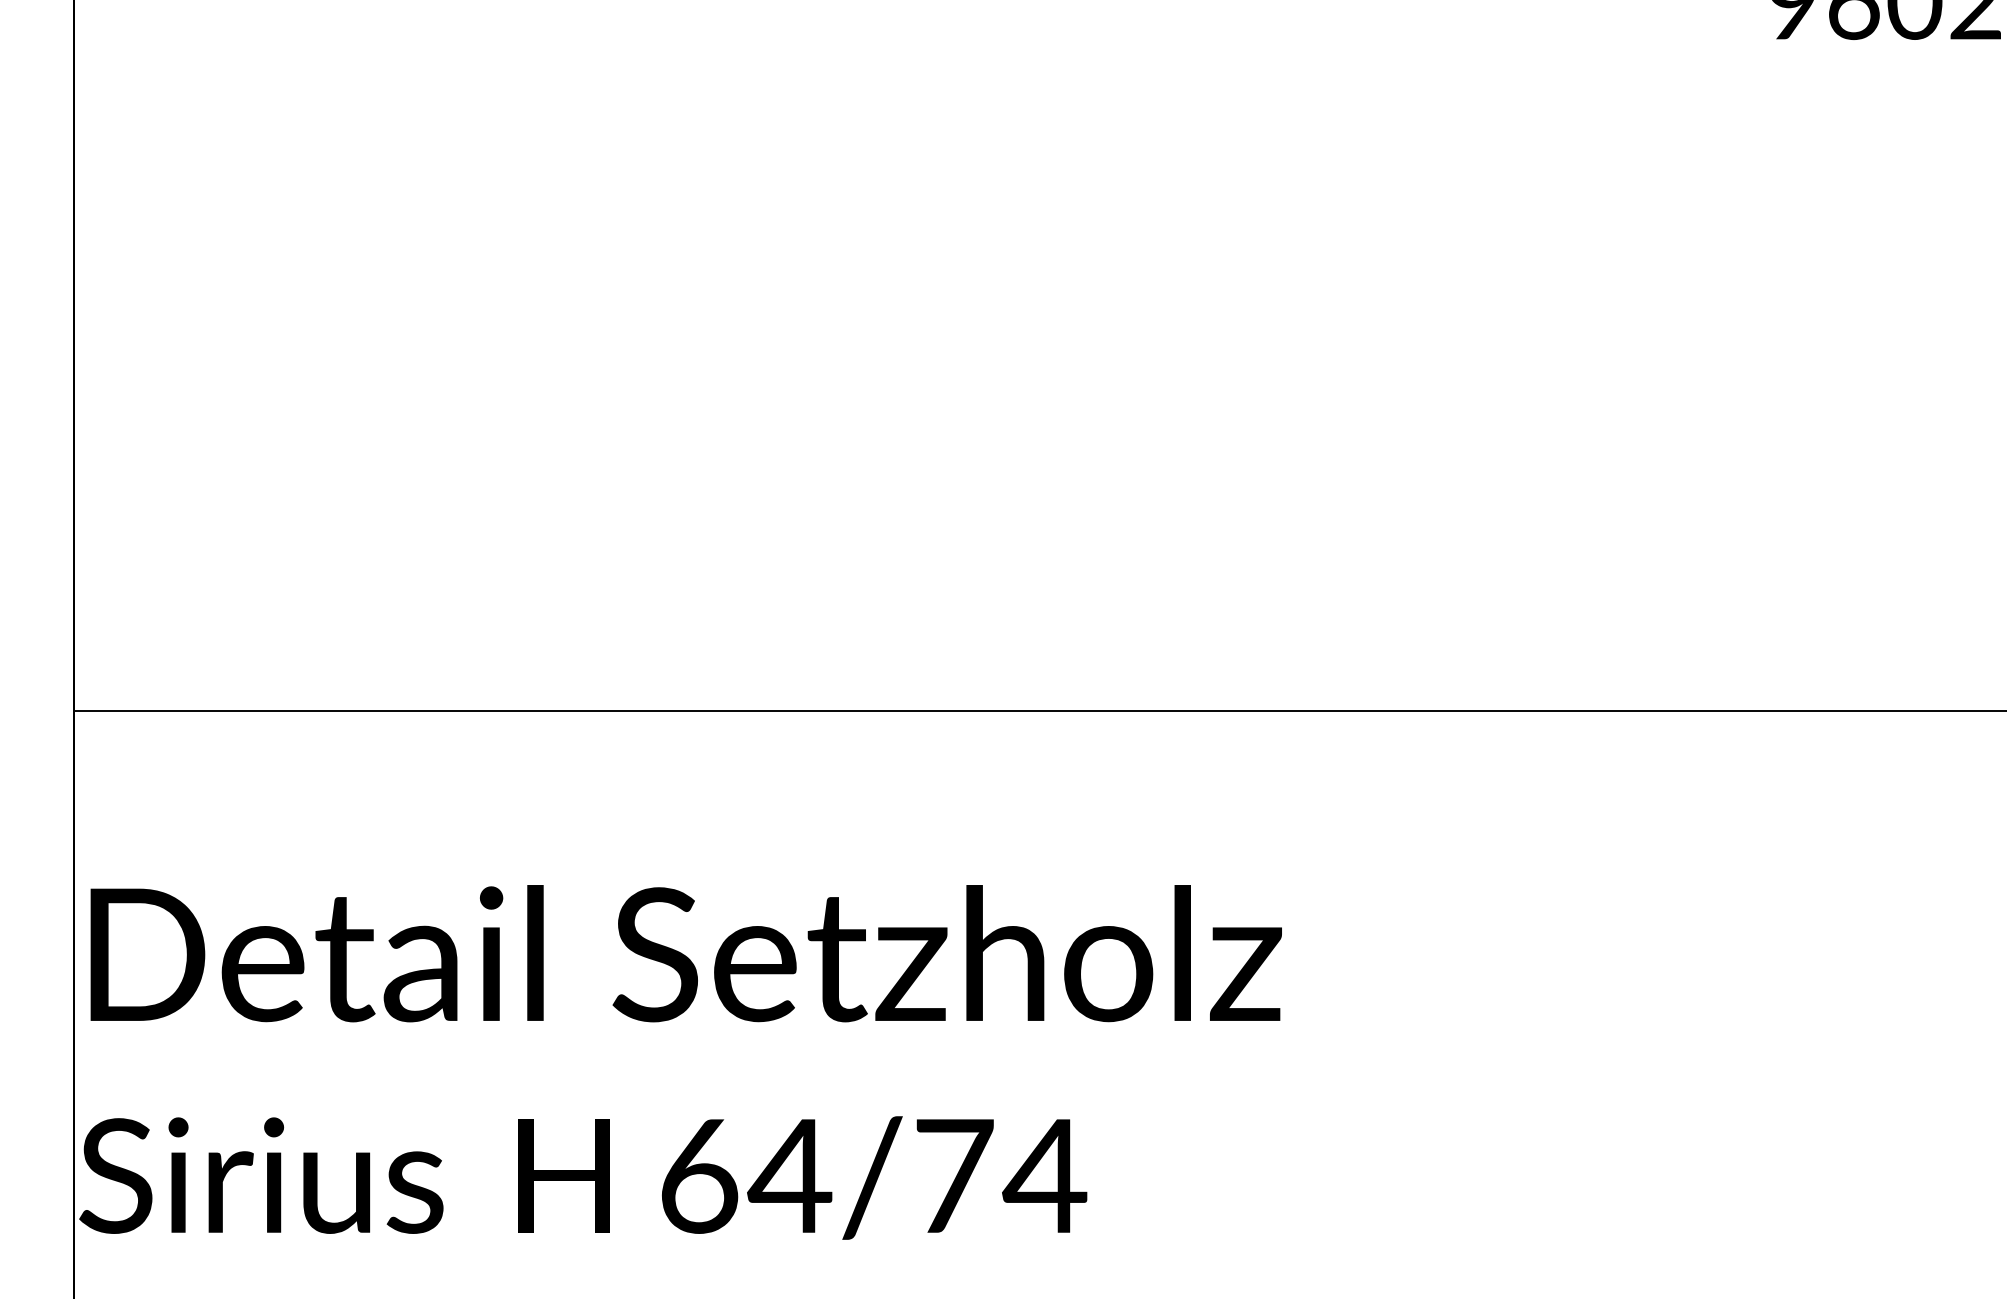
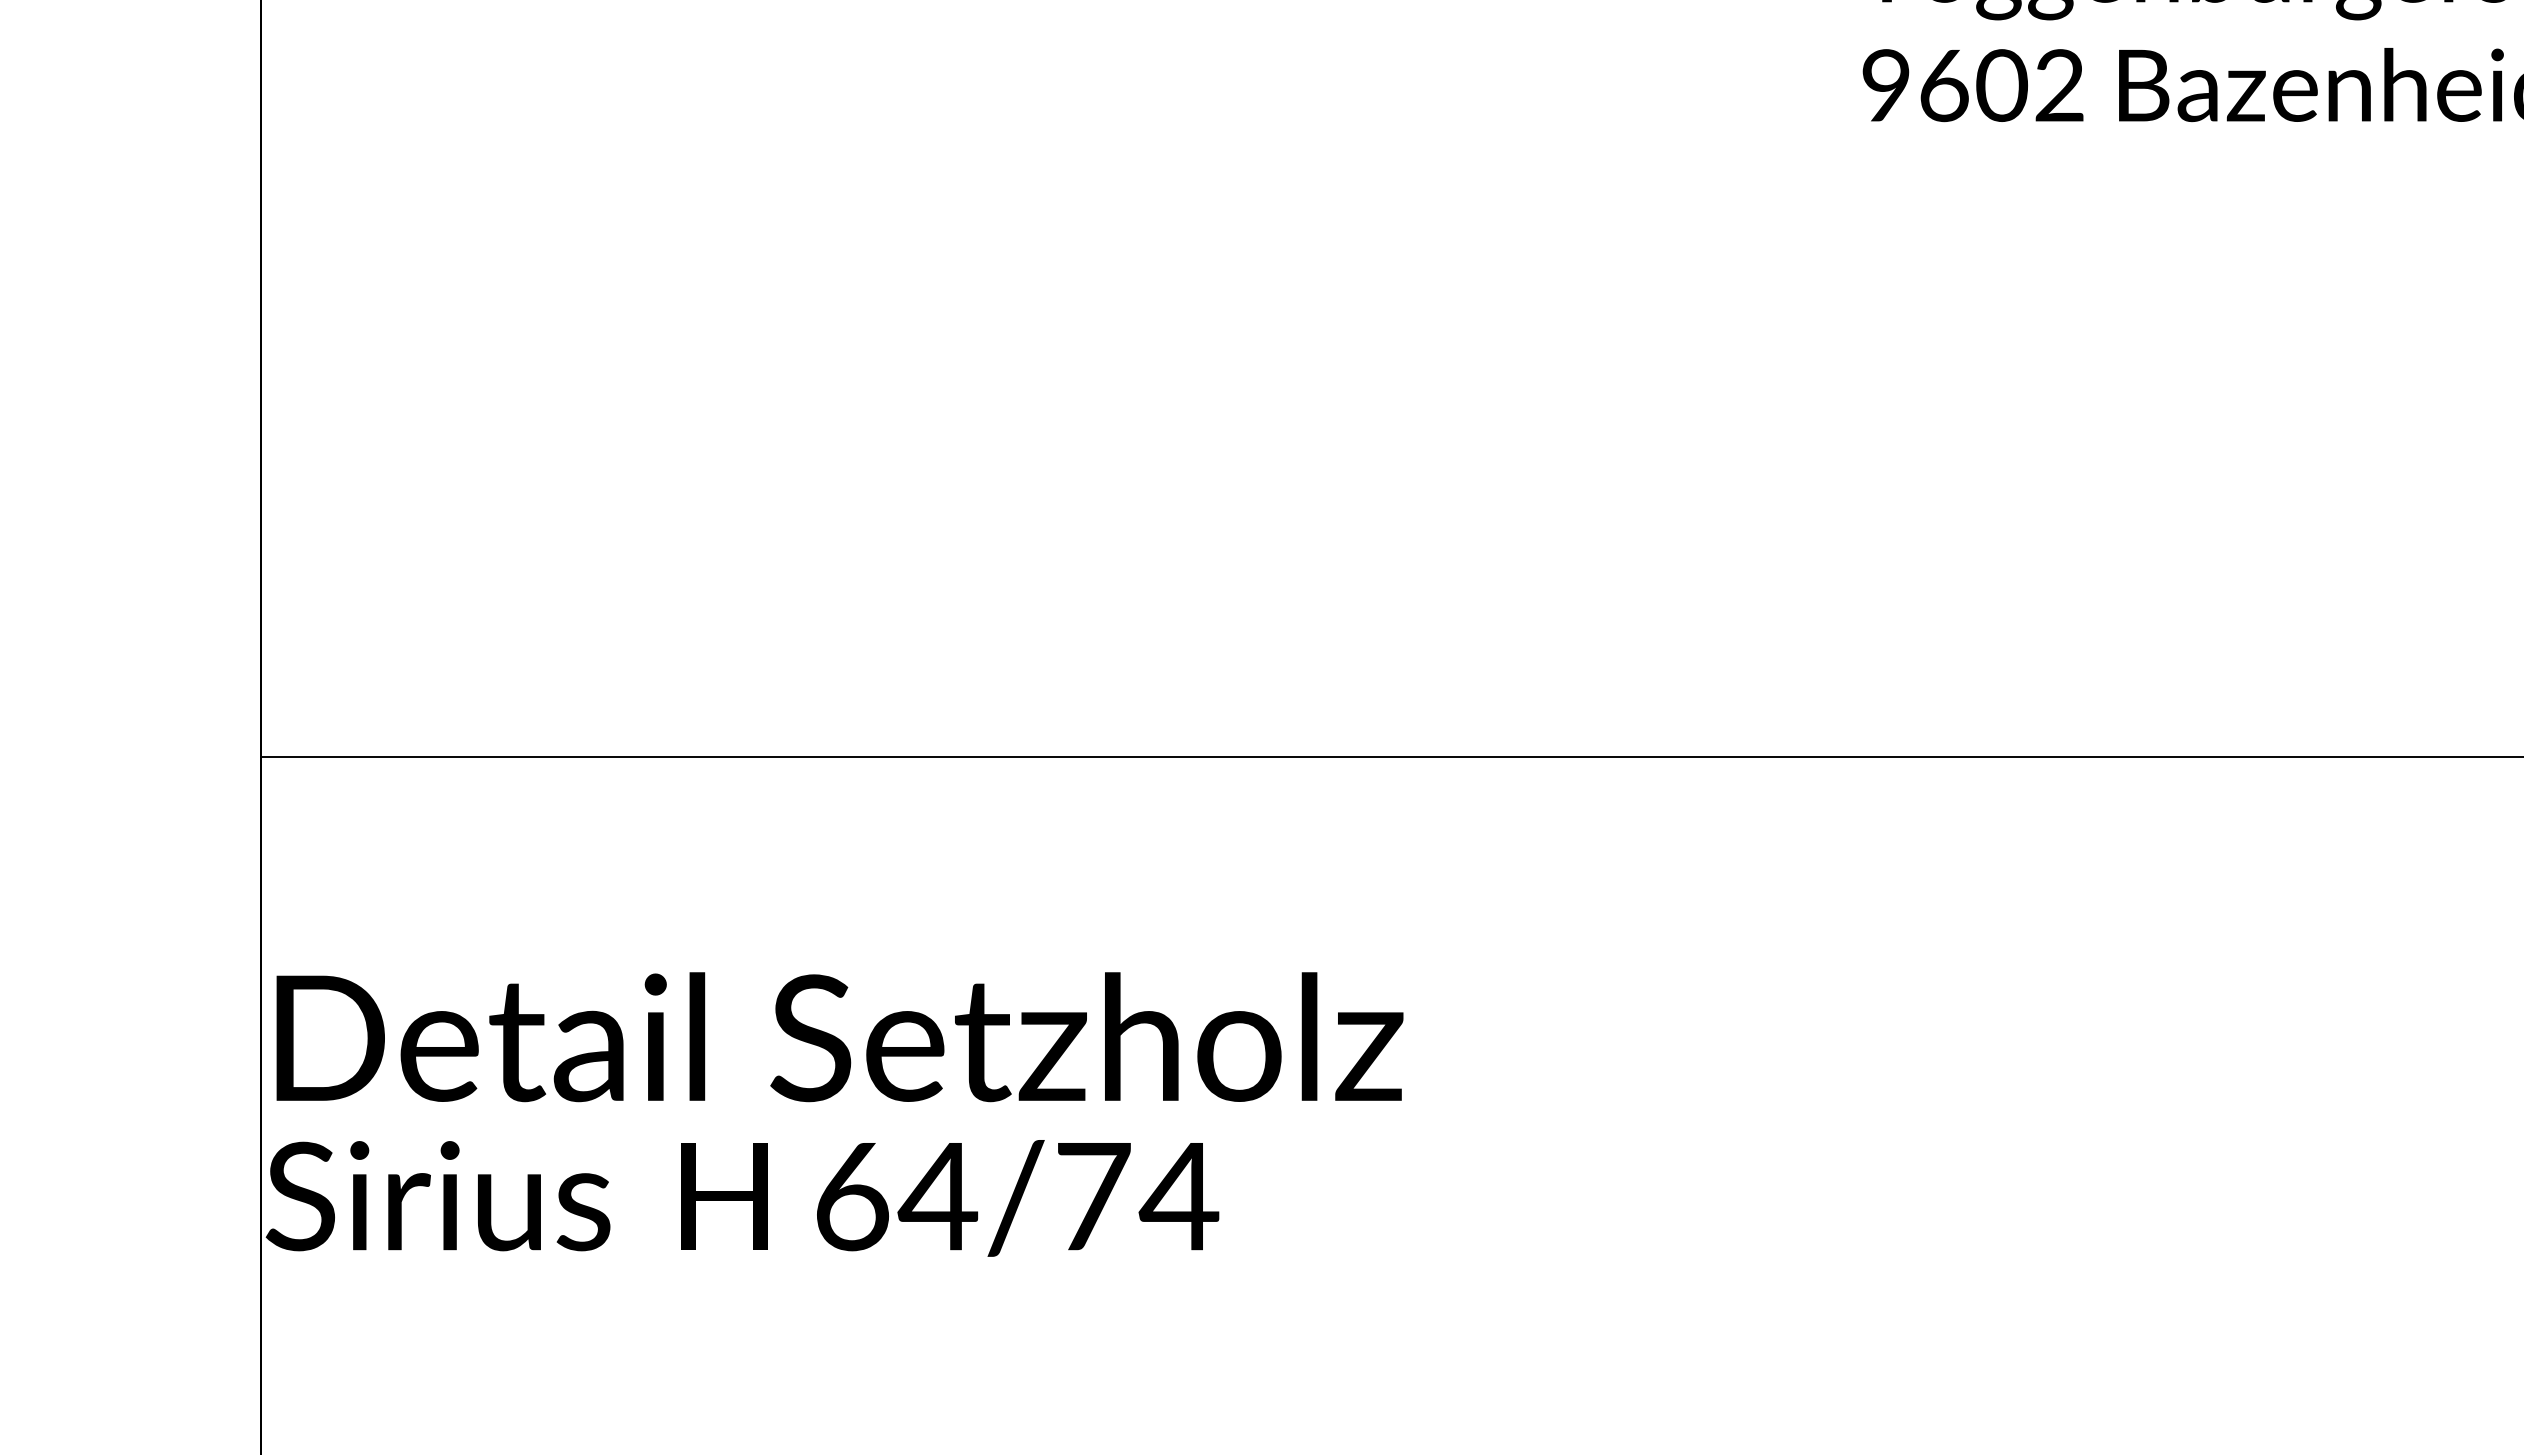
text: (685, 953) -> (839, 1037), moved

